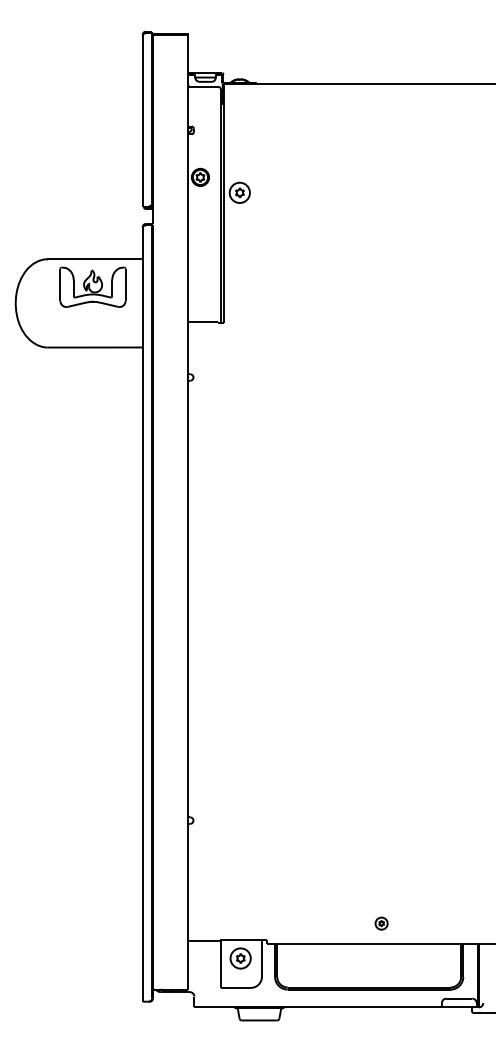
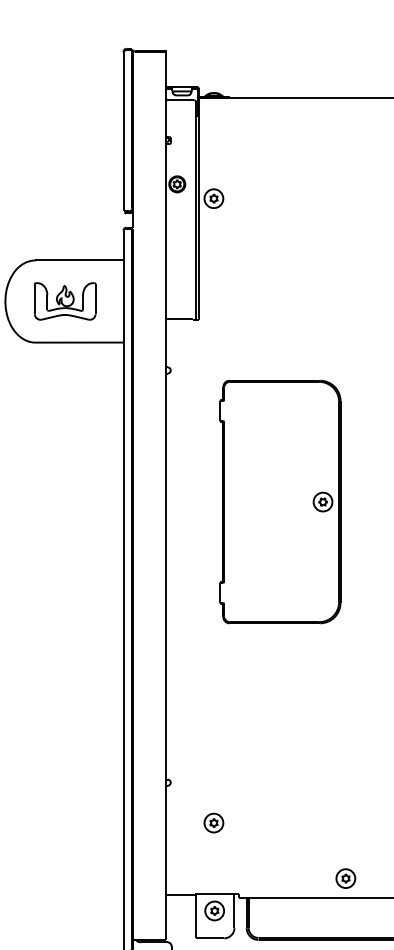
part: (92, 286) -> (64, 300), moved
part: (311, 518) -> (280, 501), added
part: (239, 863) -> (213, 822), added
part: (381, 923) -> (345, 878), size x1.67

